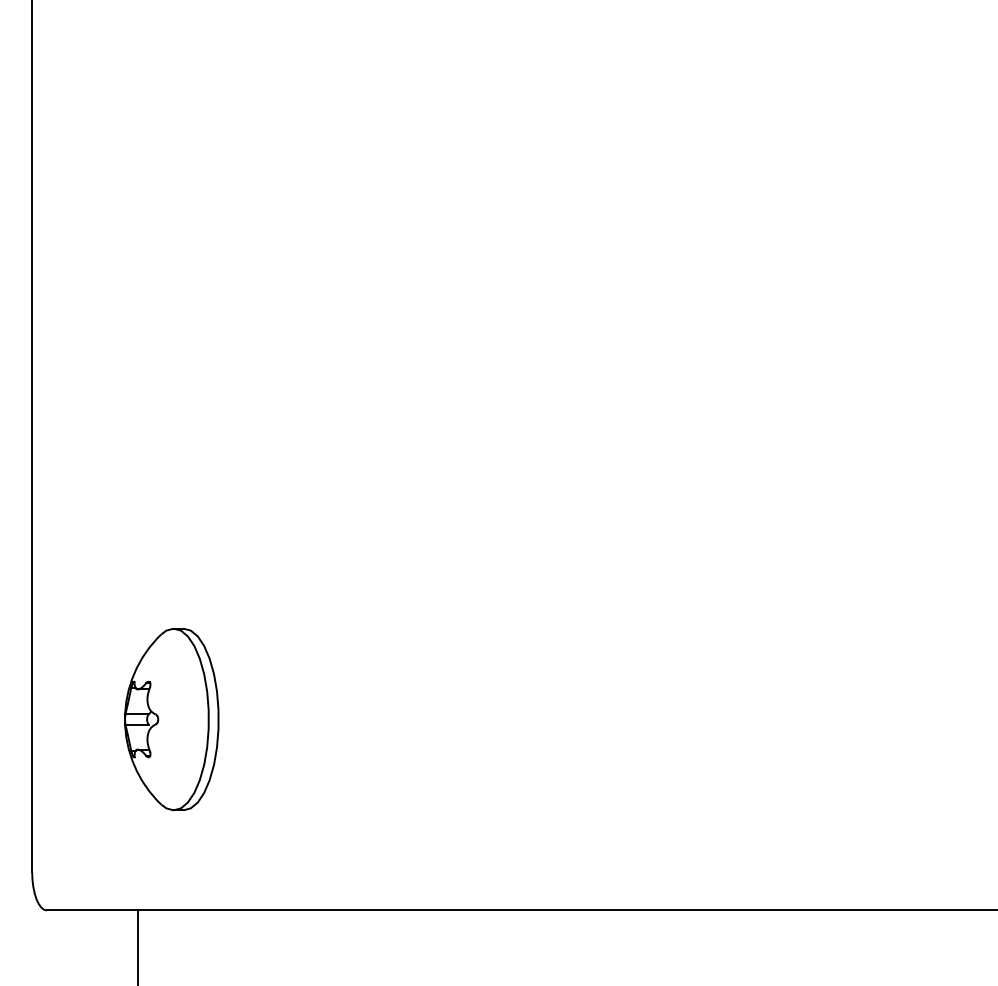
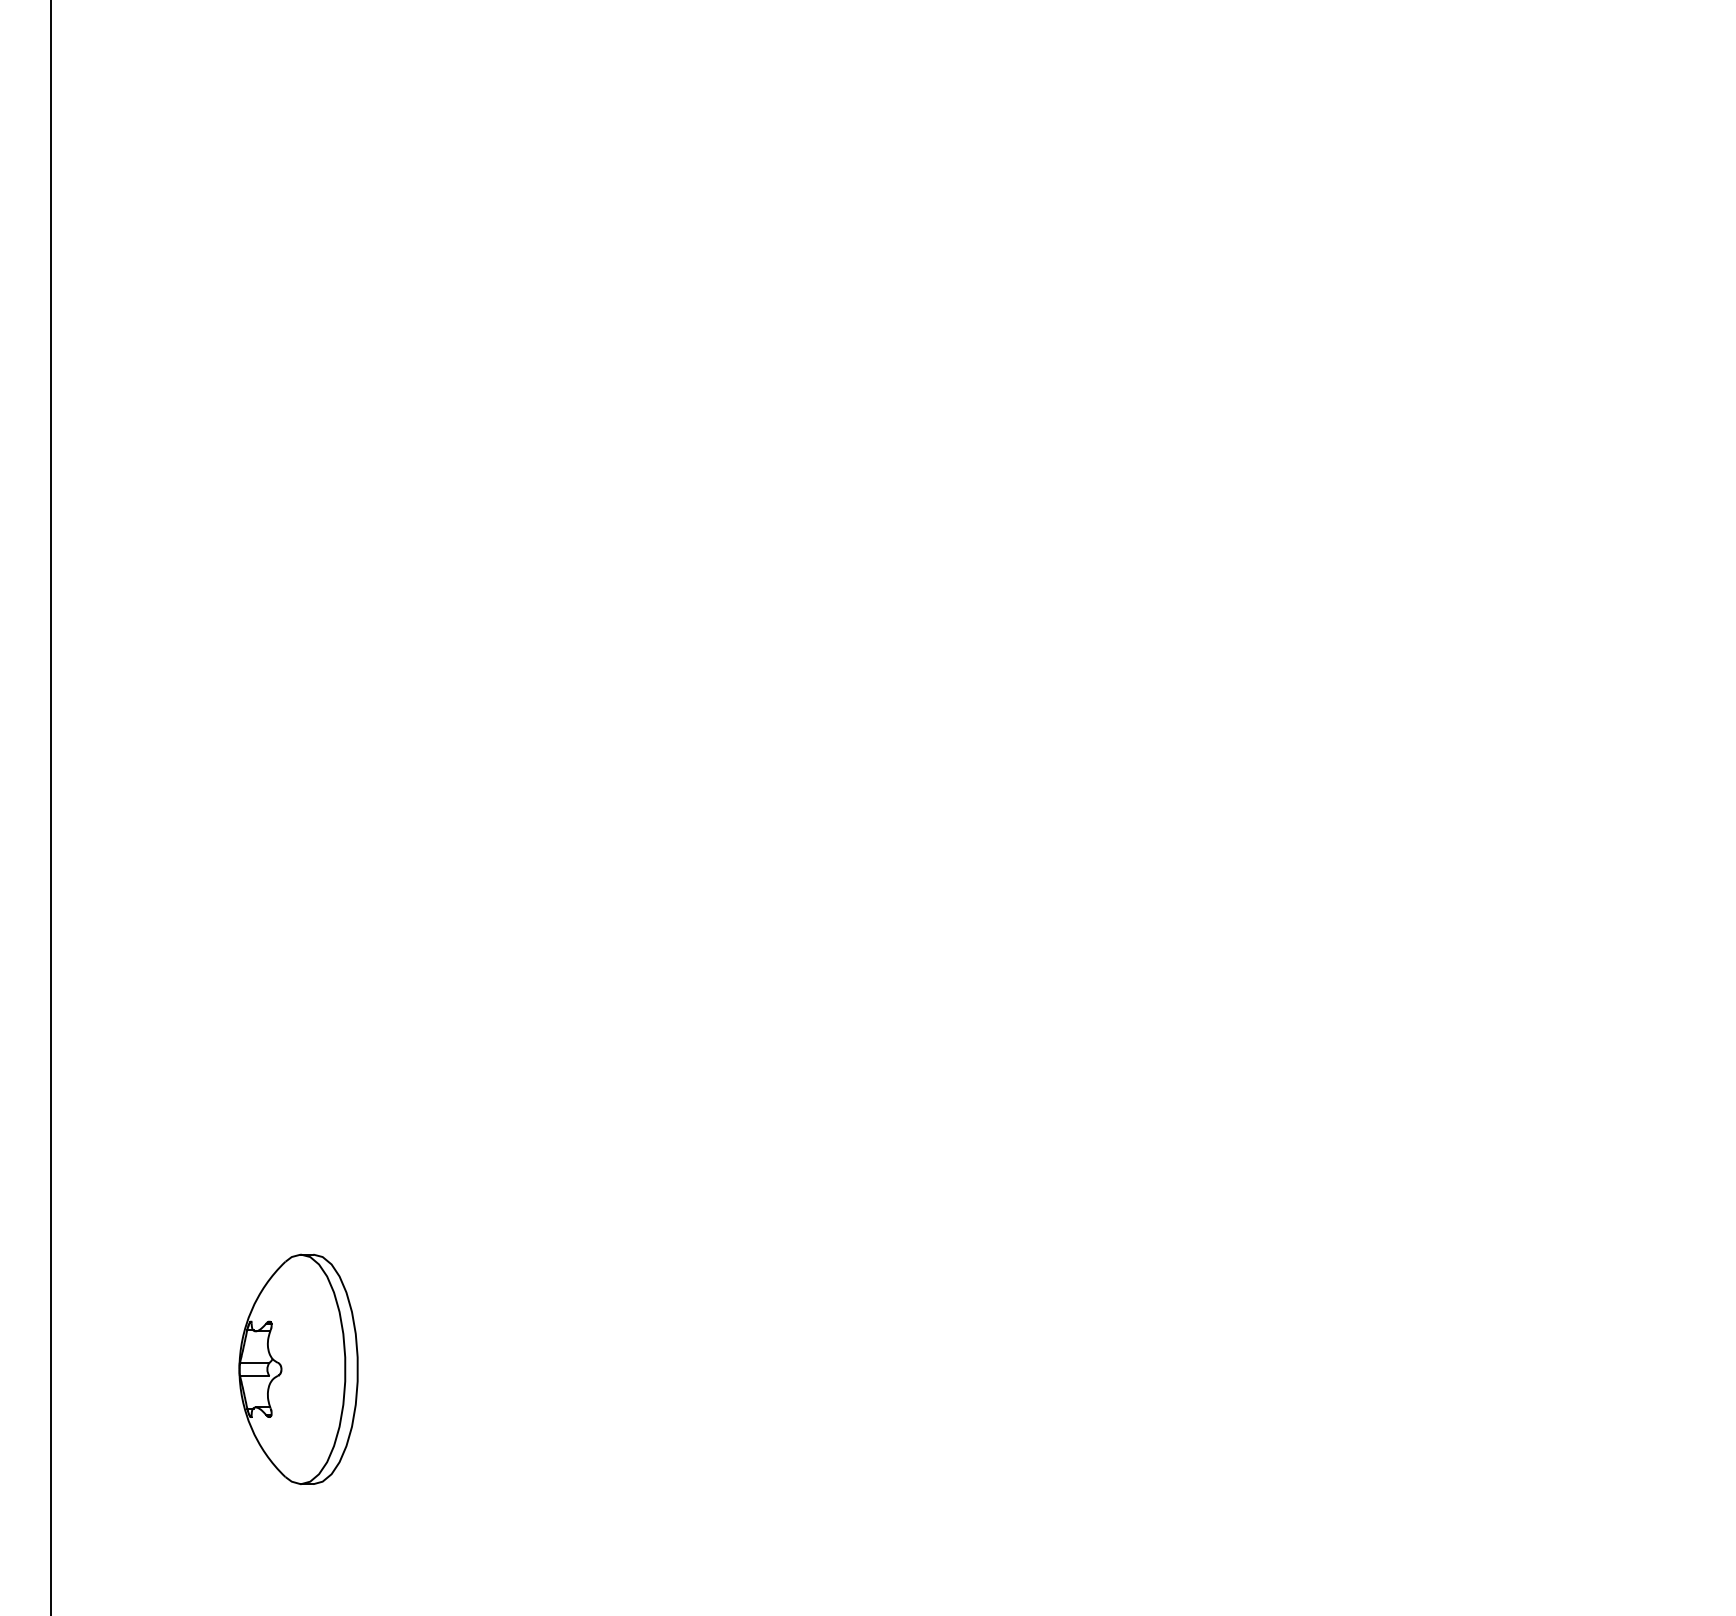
part: (171, 719) -> (297, 1369), size x0.71

